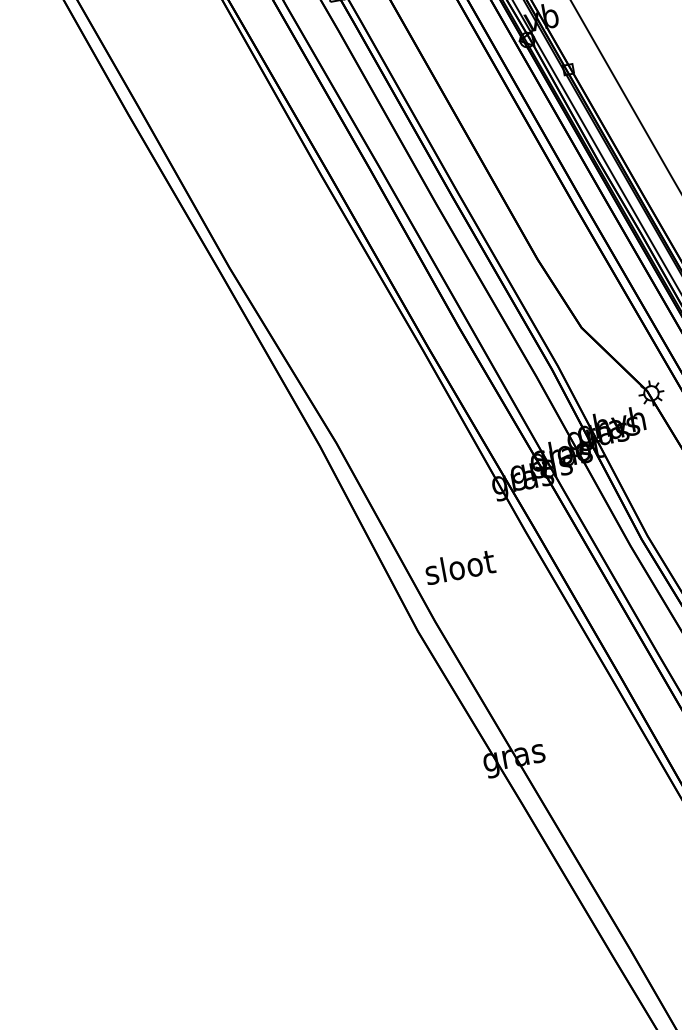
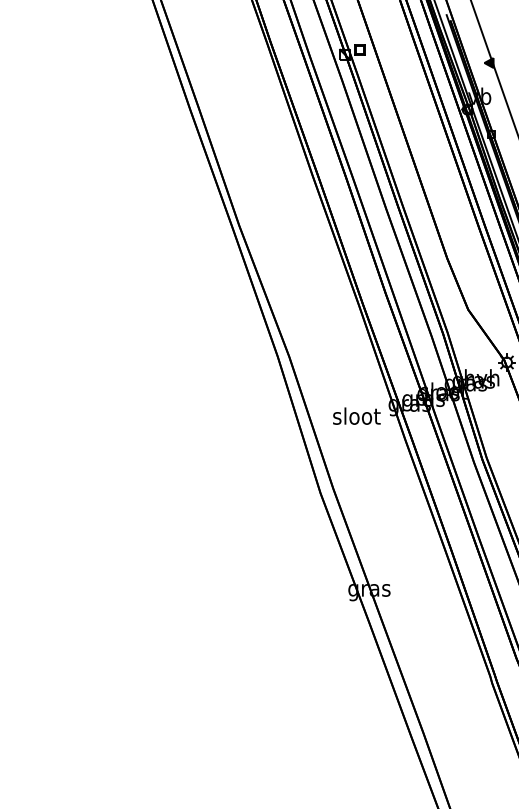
text: (459, 565) -> (356, 415), moved

